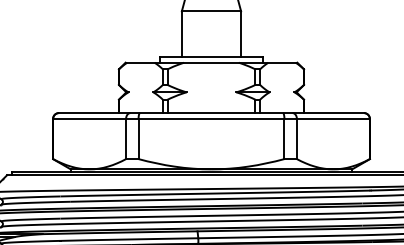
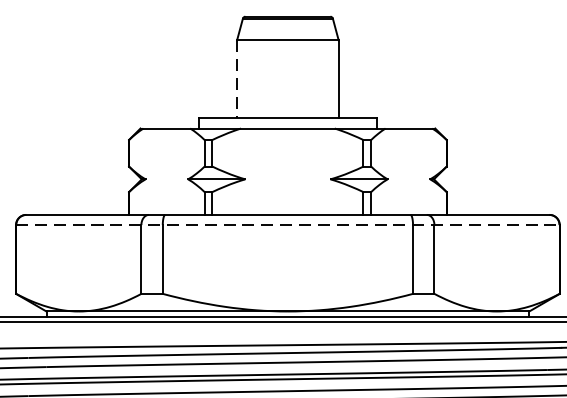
line: (181, 34) -> (236, 80), solid -> dashed
line: (211, 119) -> (287, 225), solid -> dashed

